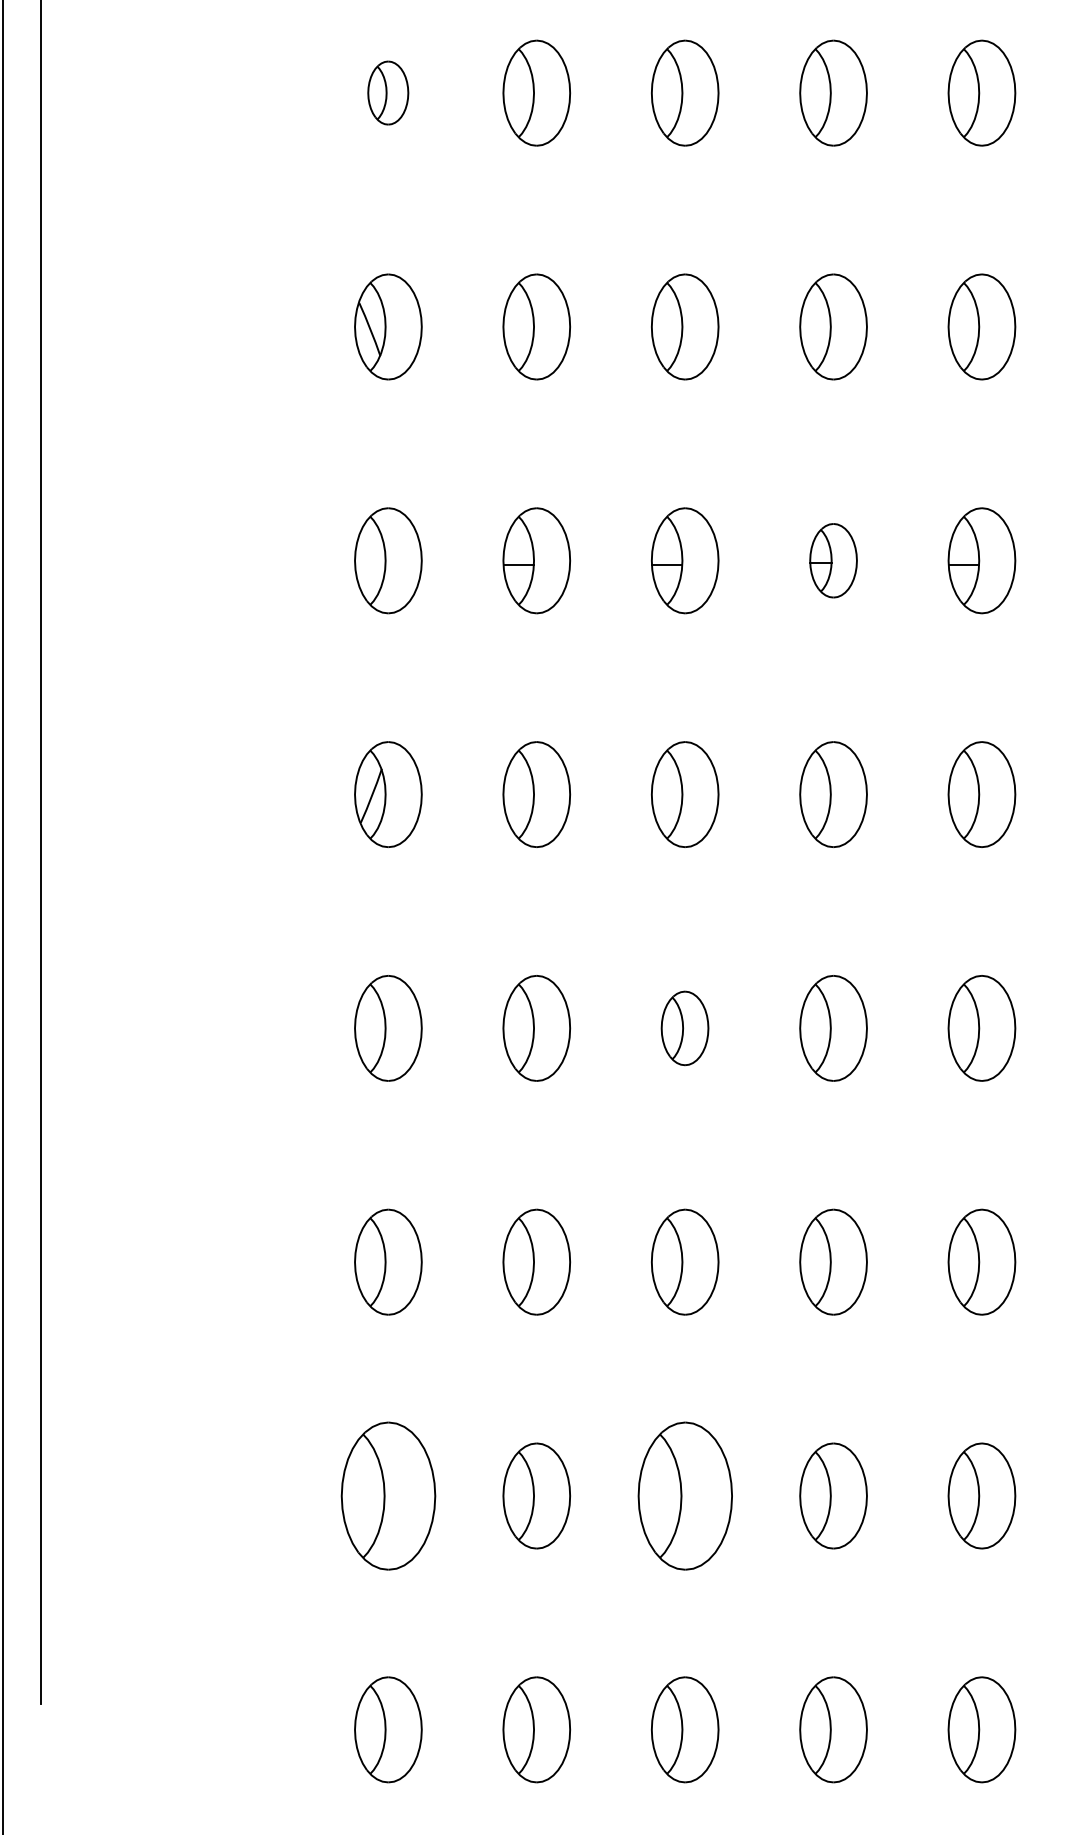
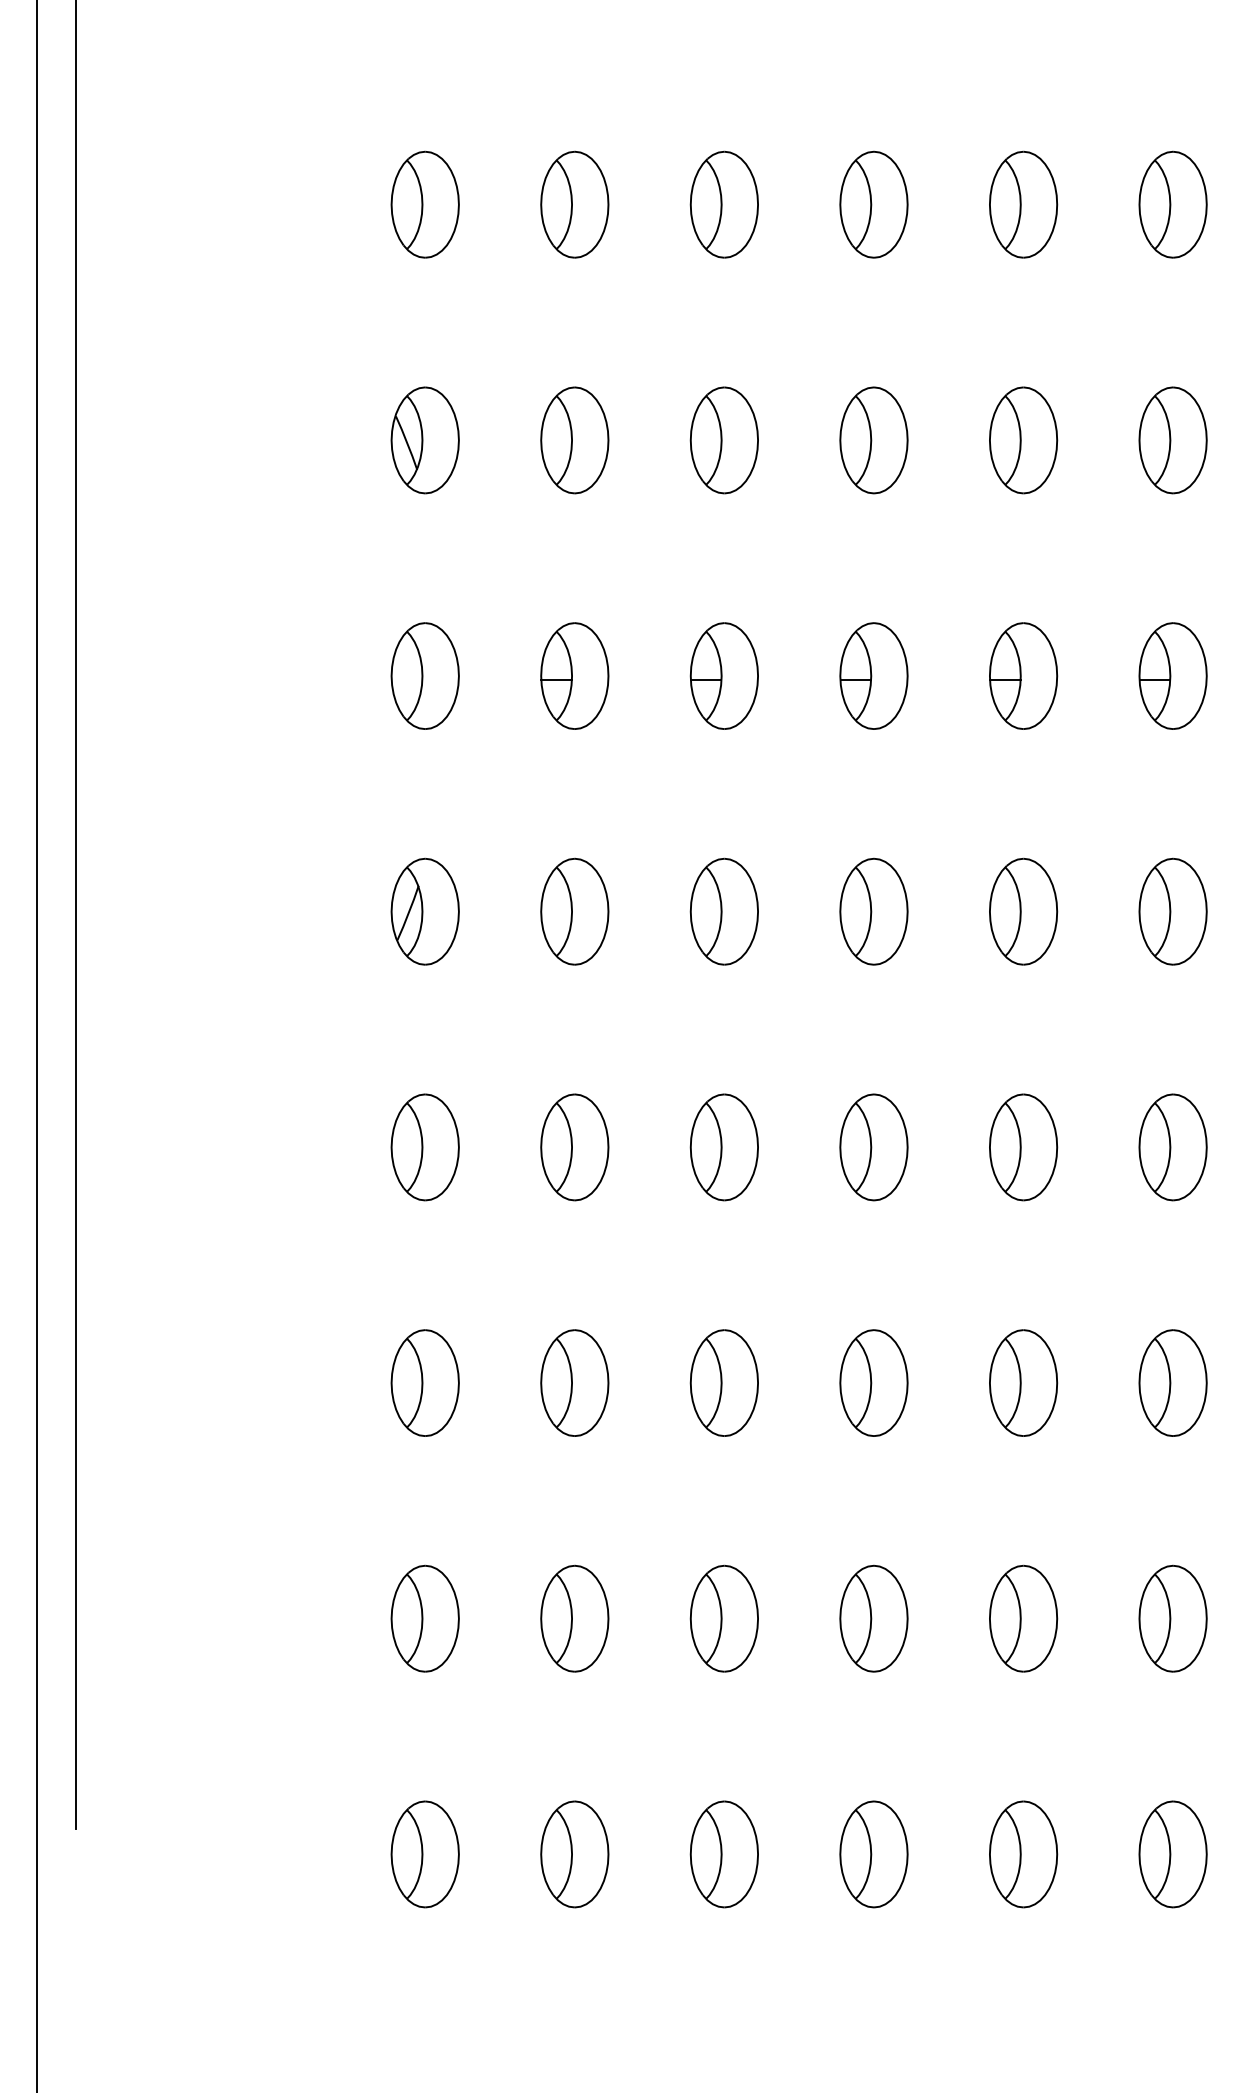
part: (387, 92) -> (424, 204), size x1.67
part: (833, 560) -> (873, 675), size x1.43
part: (684, 1028) -> (723, 1147), size x1.43
part: (387, 1495) -> (424, 1618), size x0.71
part: (684, 1495) -> (723, 1618), size x0.71

